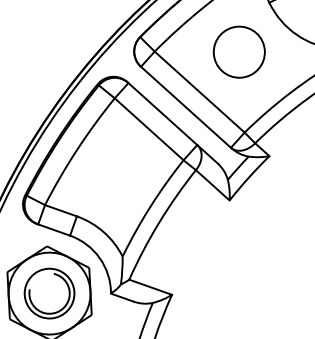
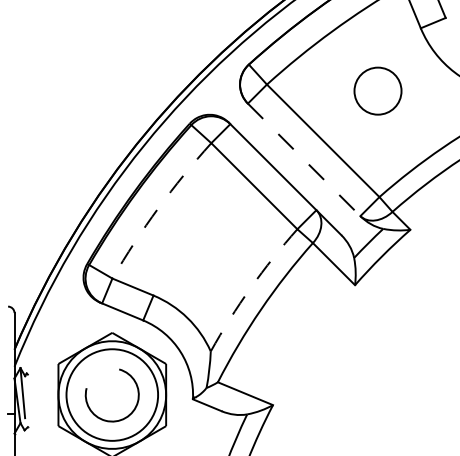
circle: (238, 51) -> (377, 90), size x0.7
line: (186, 107) -> (304, 159), solid -> dashed
arc: (77, 150) -> (158, 208), solid -> dashed
arc: (150, 206) -> (250, 287), solid -> dashed
circle: (49, 293) -> (112, 394), size x1.4

